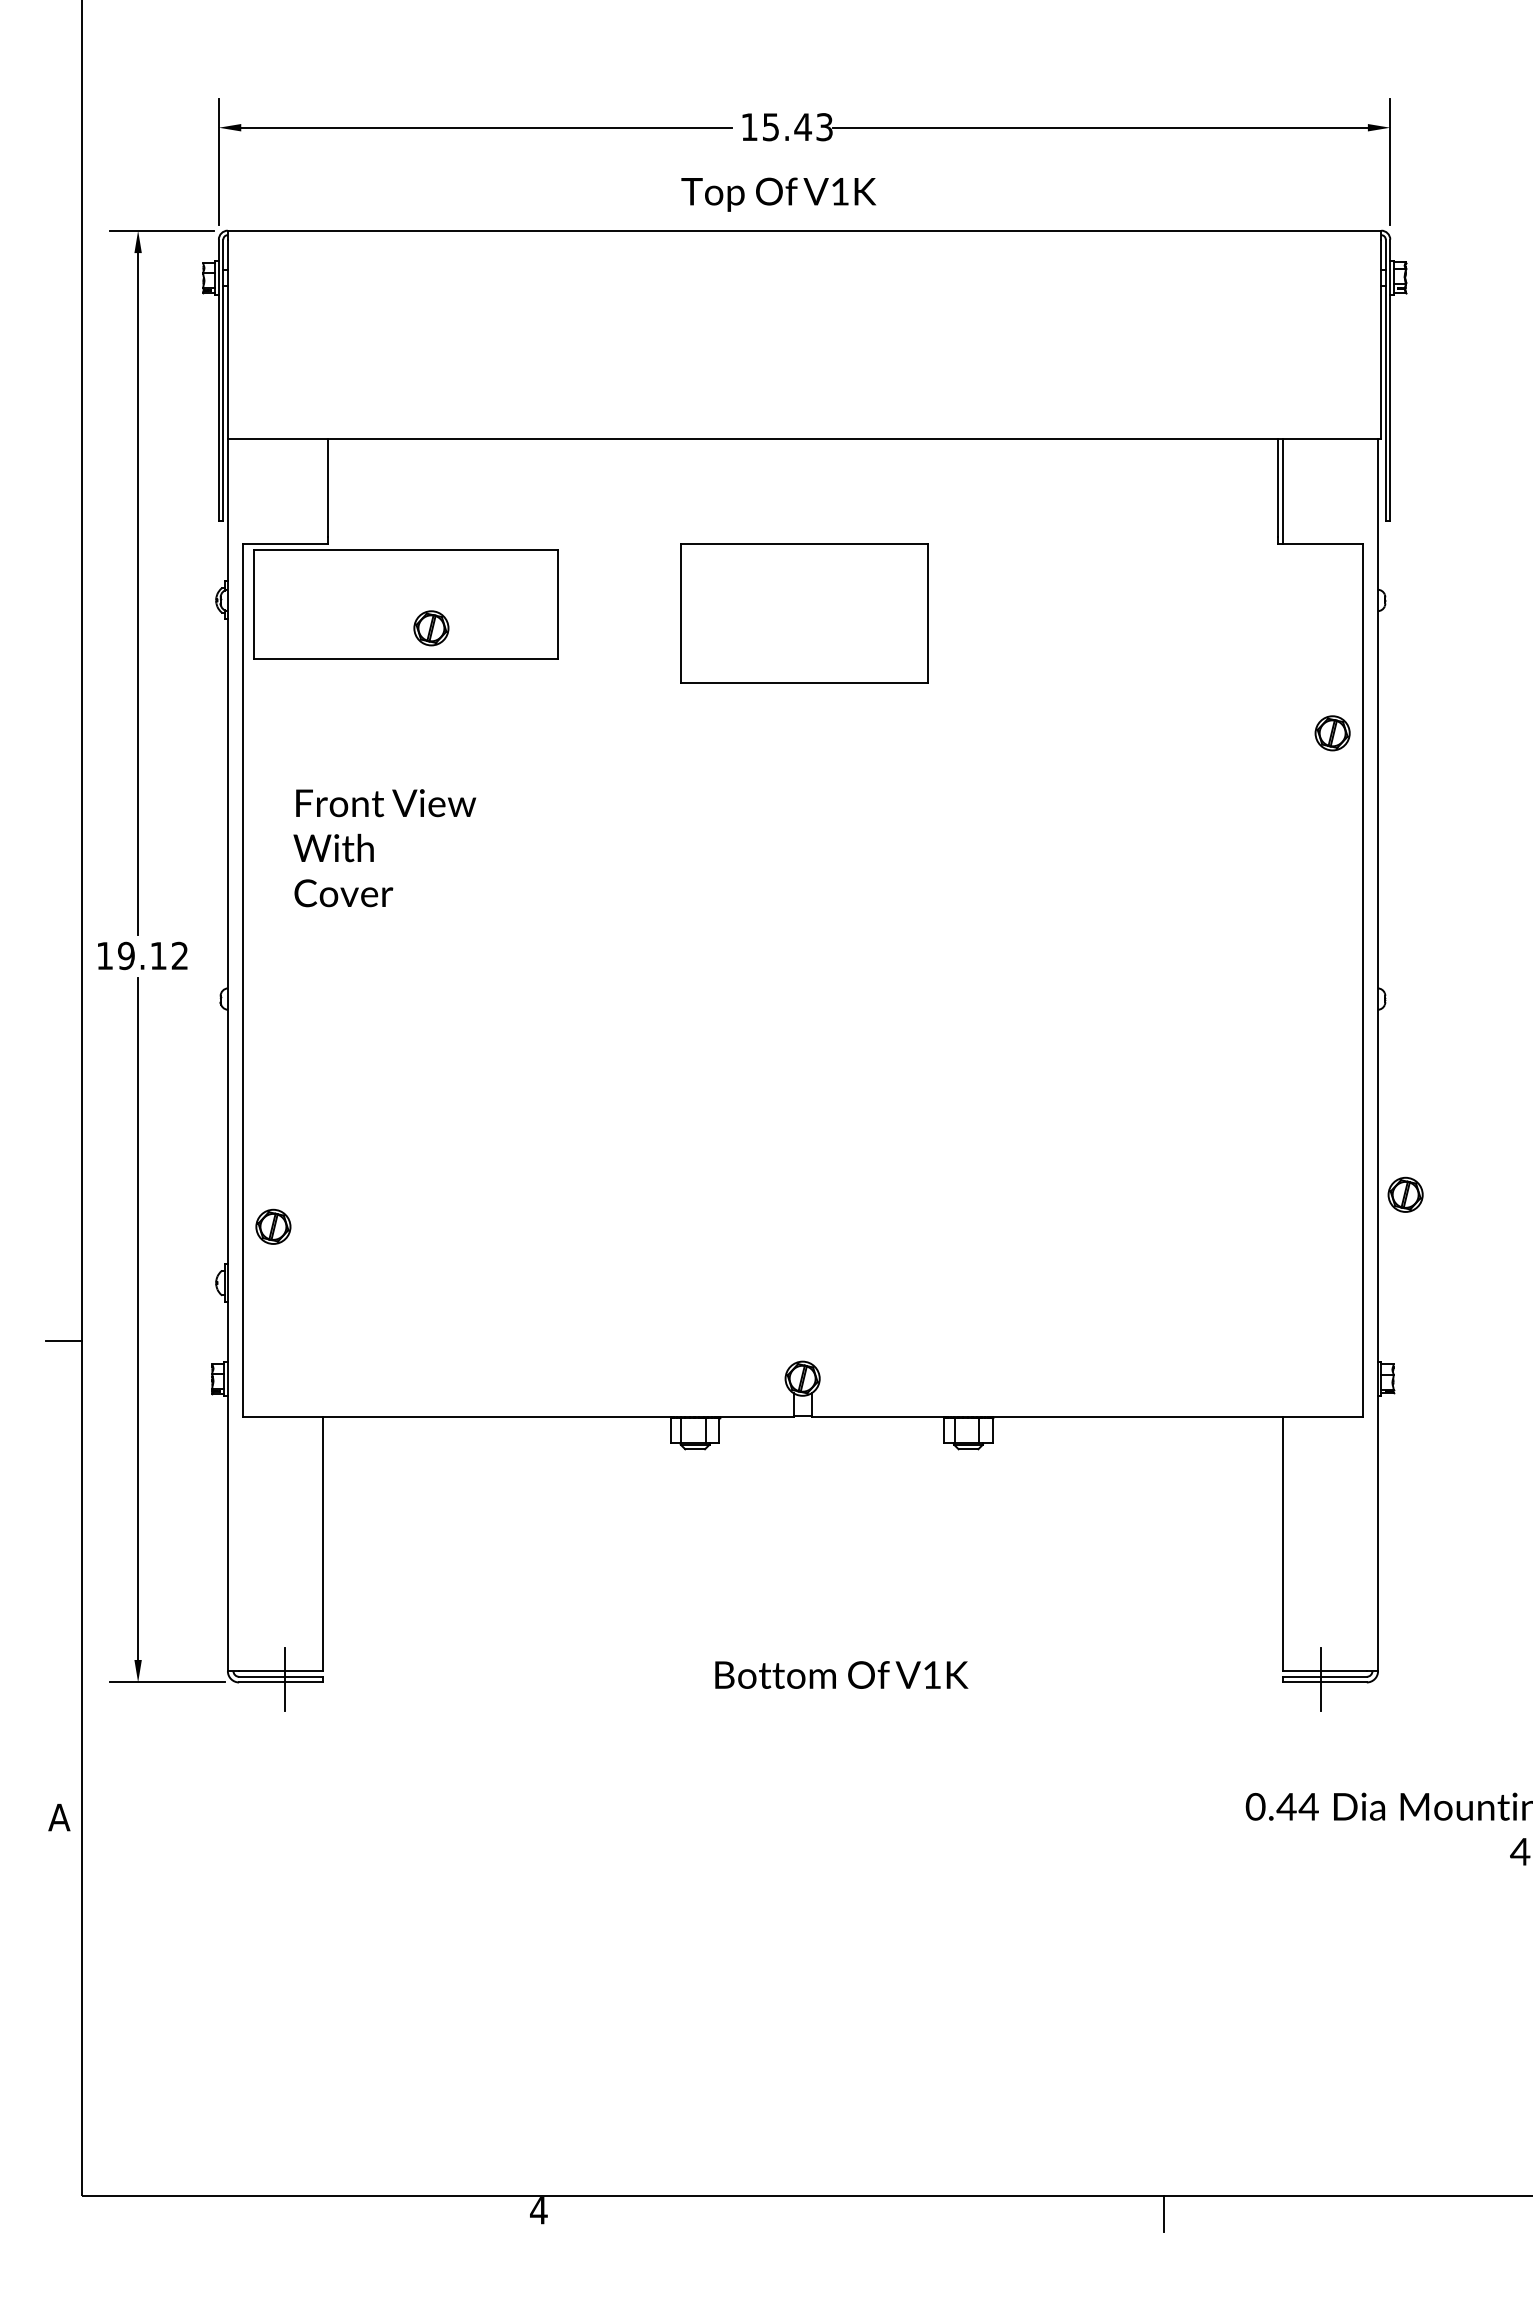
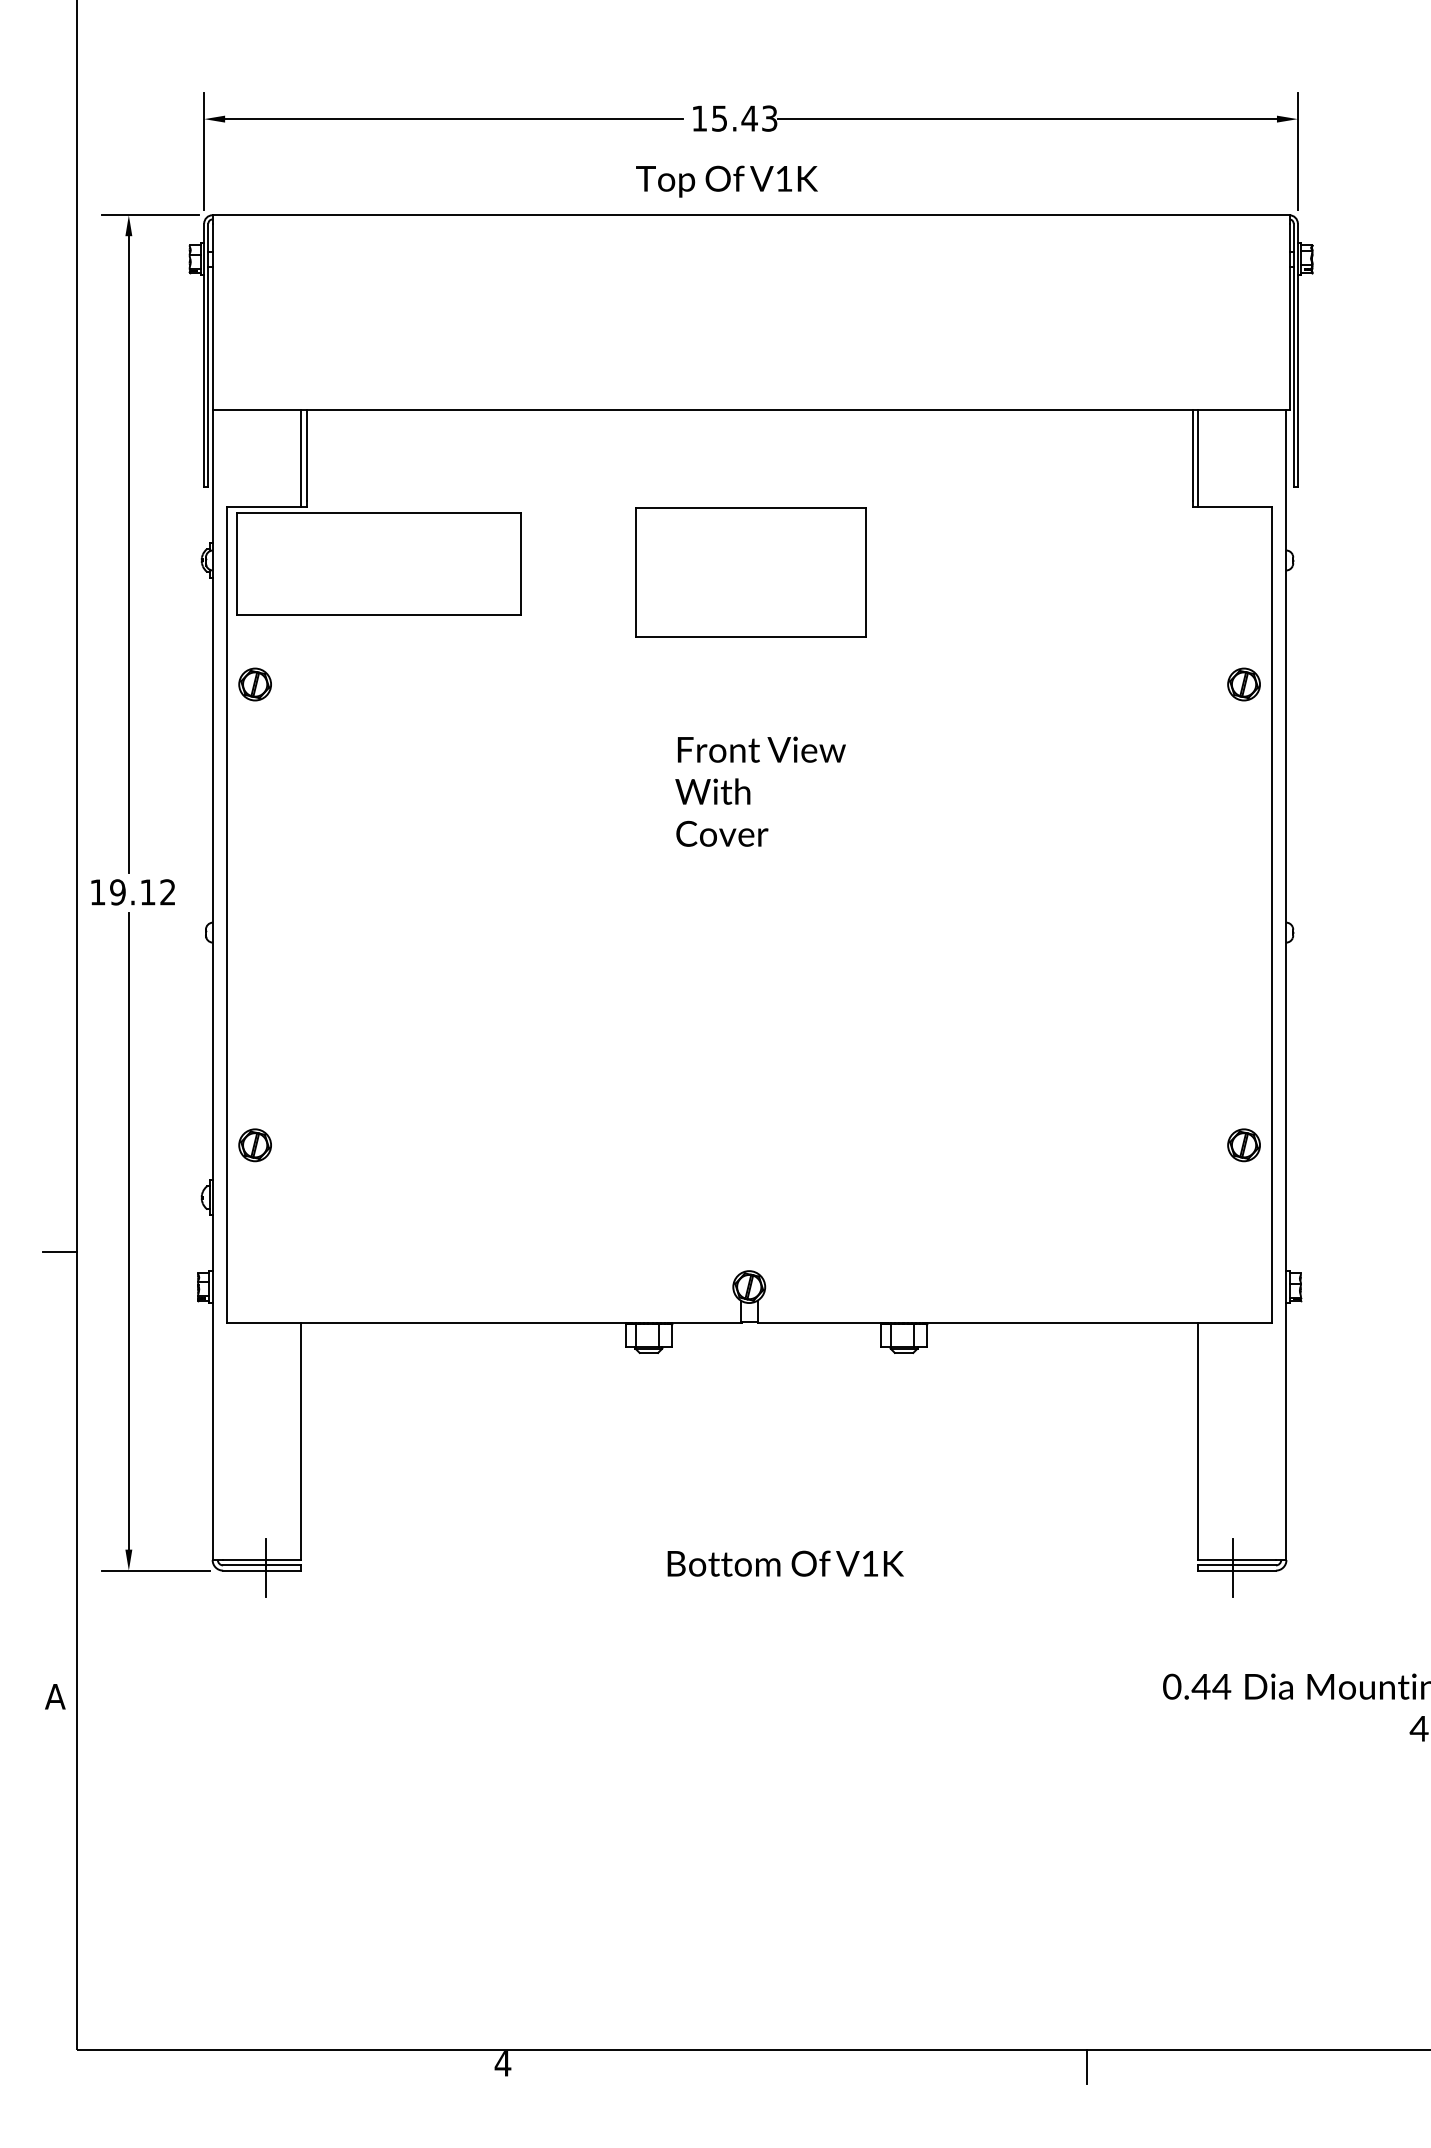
line: (322, 491) -> (300, 458), added
part: (431, 628) -> (255, 684), moved
text: (384, 848) -> (760, 792), moved
part: (1405, 1194) -> (1243, 1144), moved

